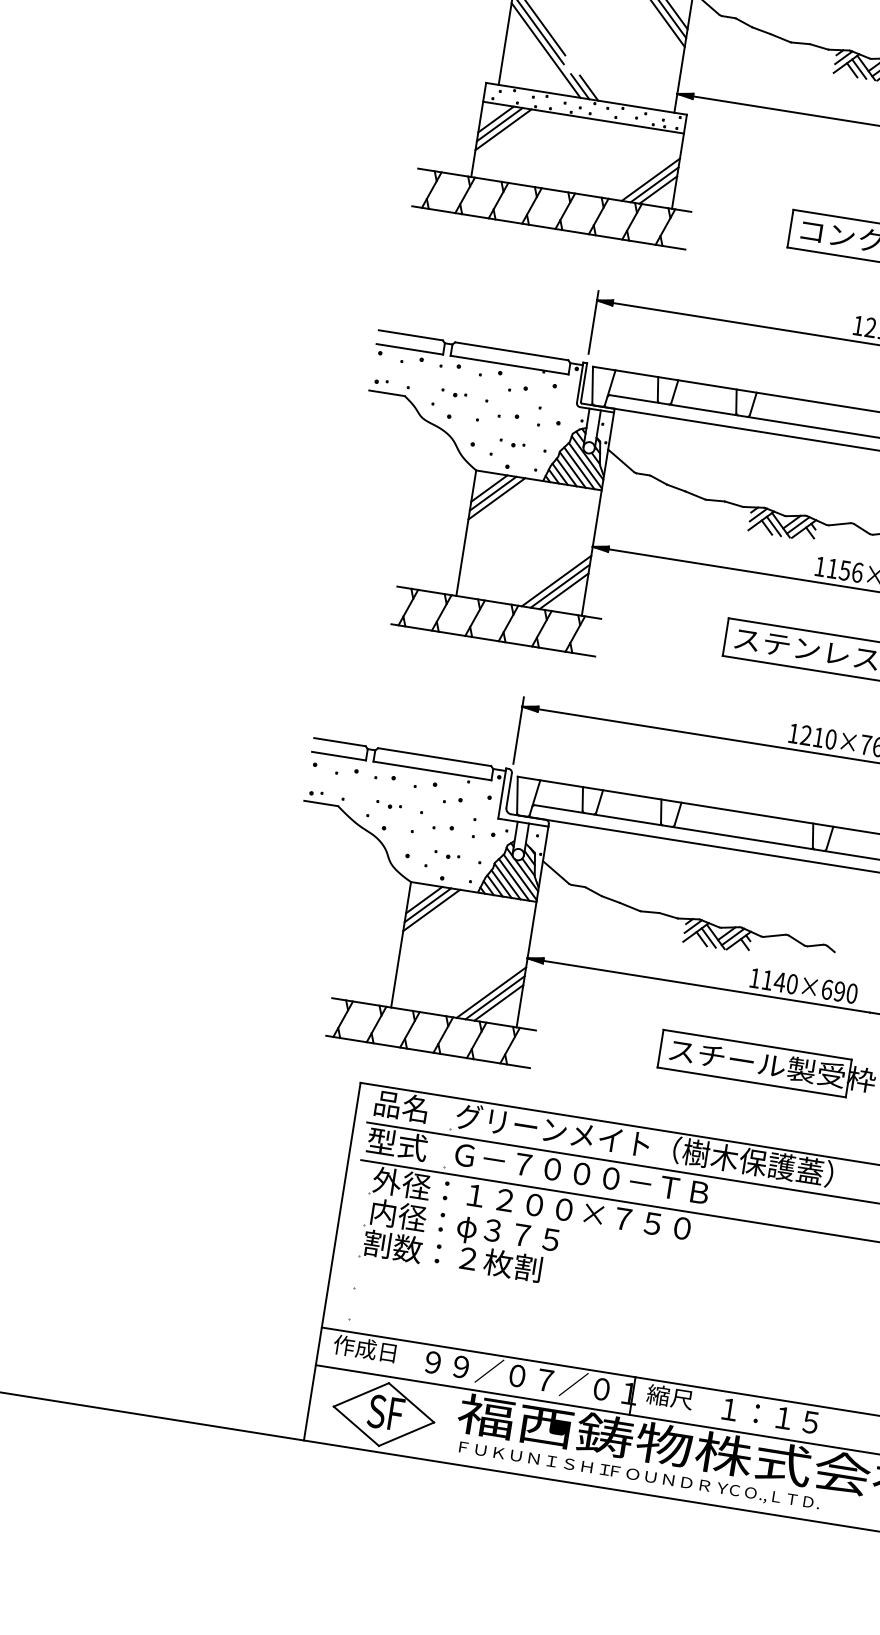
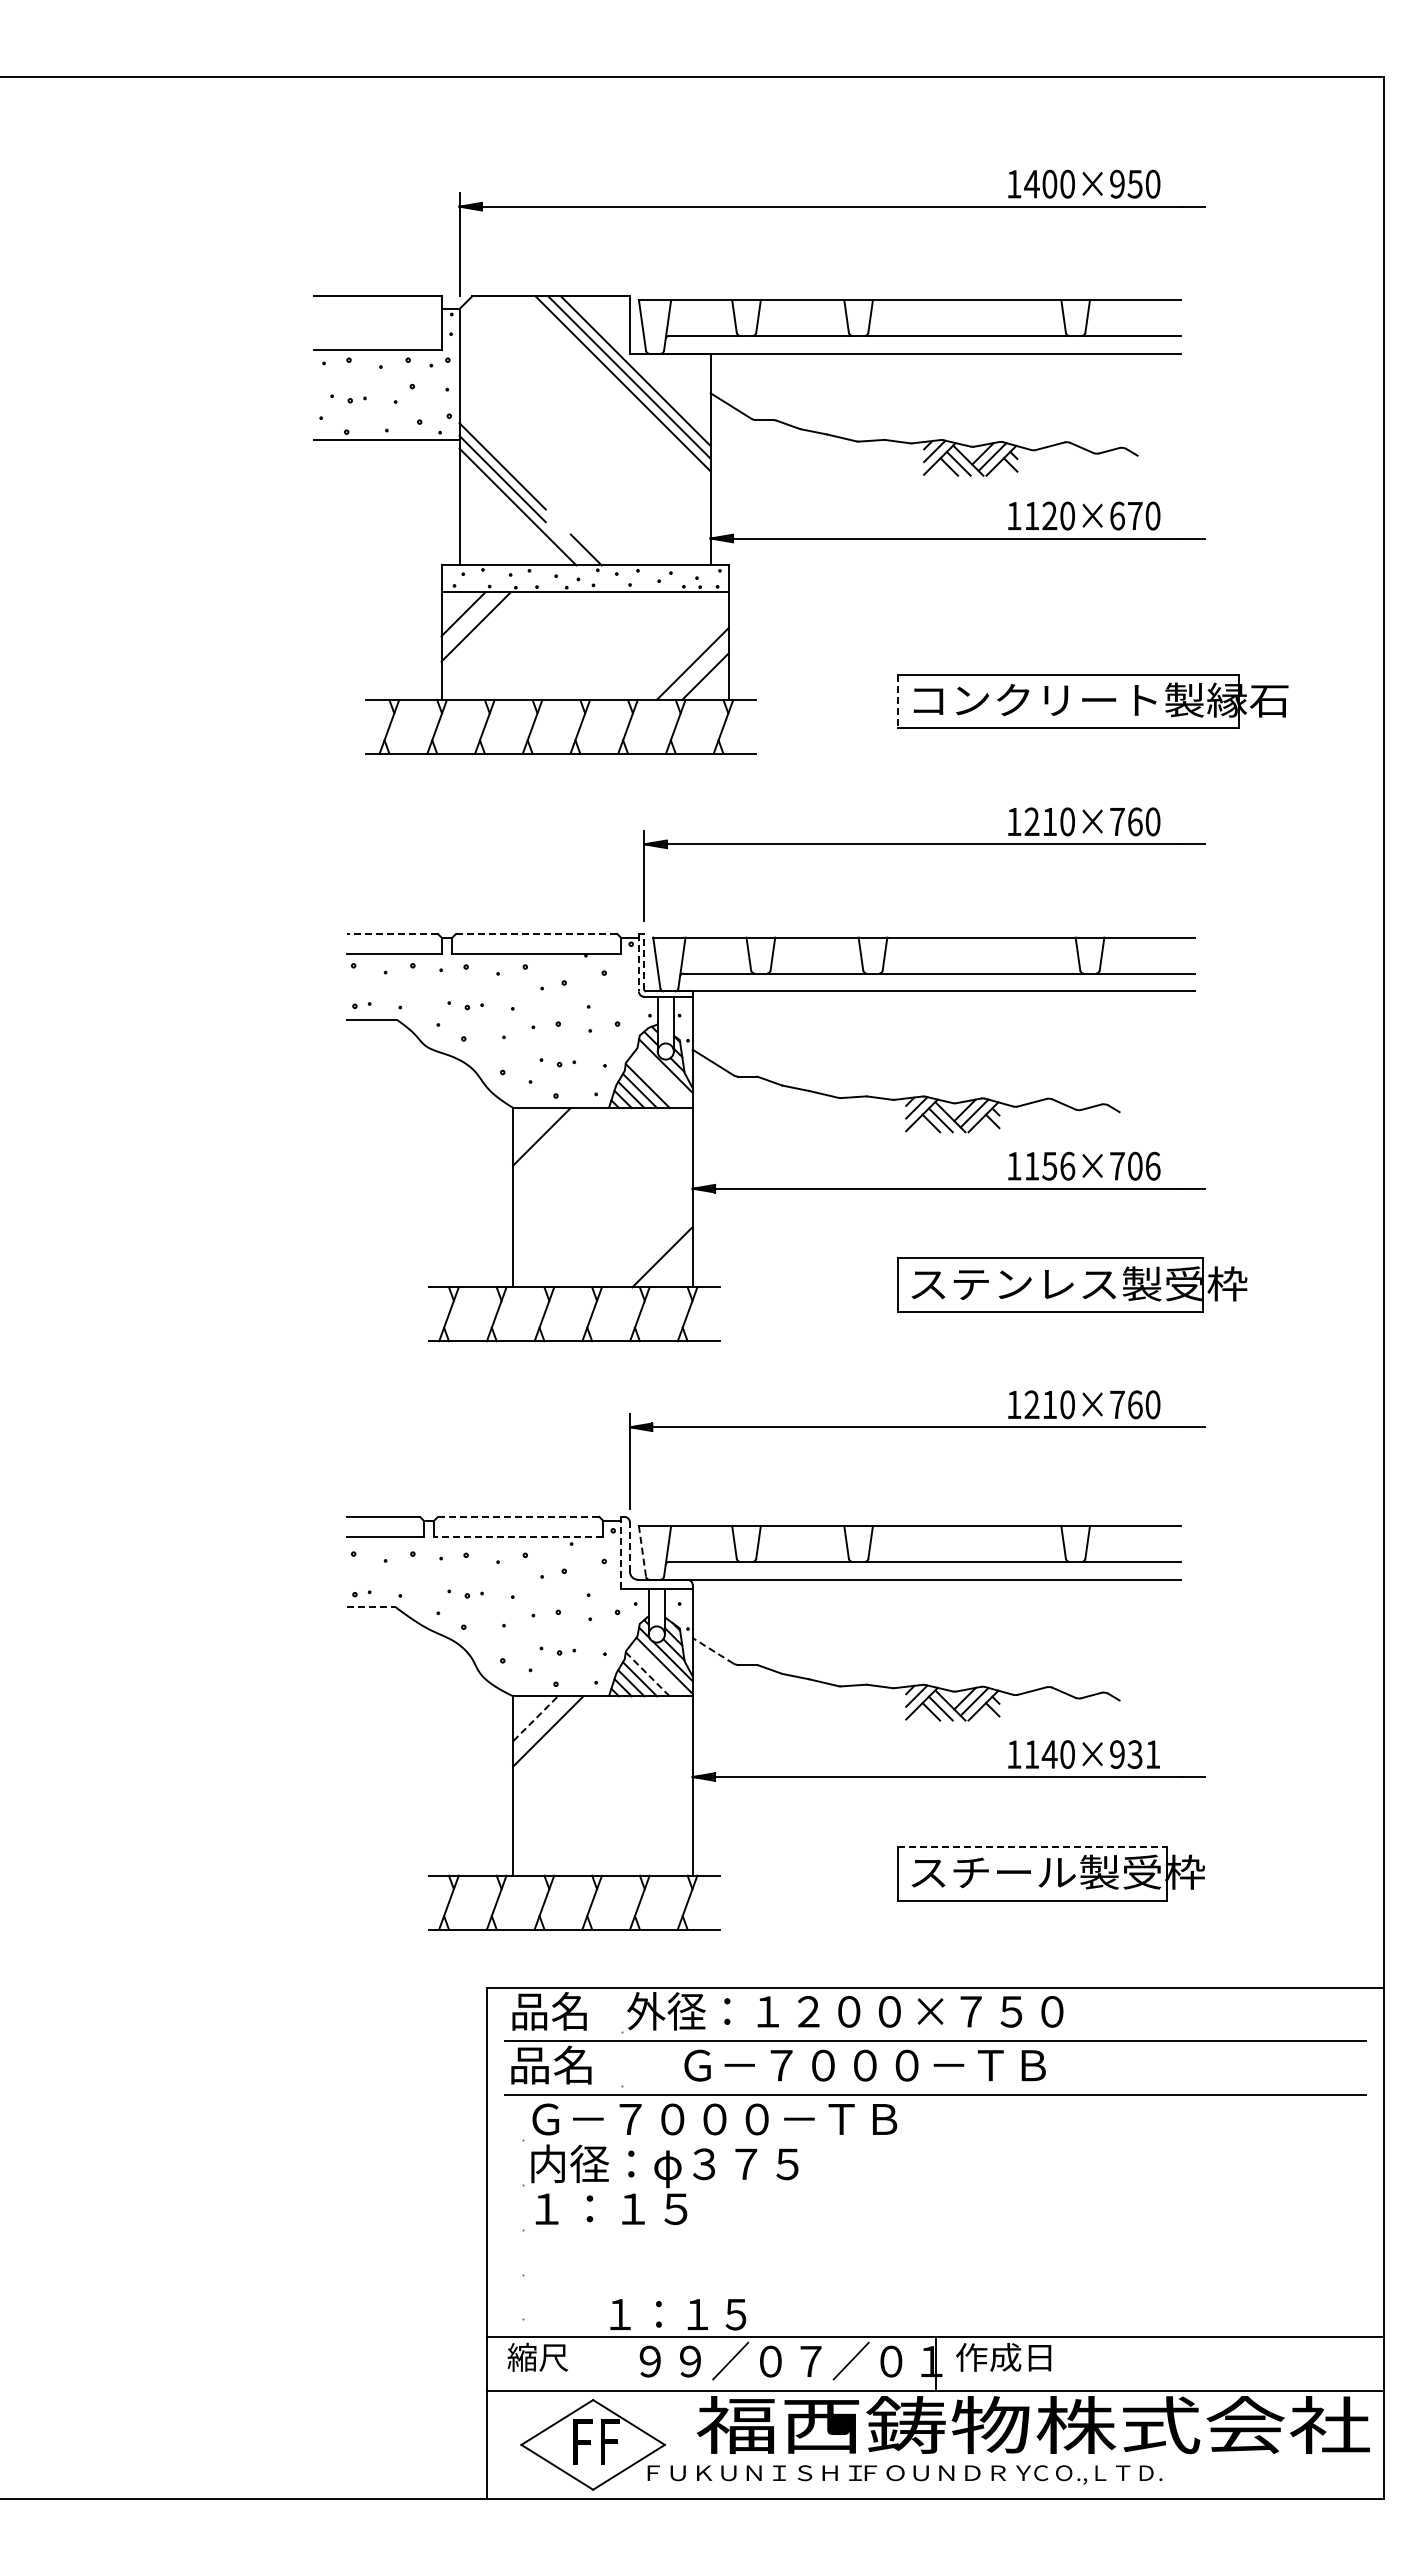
line: (580, 86) -> (573, 549), removed
line: (499, 124) -> (469, 620), removed
line: (654, 184) -> (698, 669), removed
line: (790, 228) -> (898, 701), solid -> dashed
line: (410, 335) -> (392, 934), solid -> dashed
line: (511, 351) -> (536, 934), solid -> dashed
line: (579, 382) -> (638, 962), solid -> dashed
line: (584, 382) -> (644, 961), solid -> dashed
line: (585, 465) -> (664, 1077), removed
line: (579, 468) -> (656, 1082), removed
line: (489, 488) -> (535, 1130), removed
line: (496, 499) -> (548, 1143), removed
line: (556, 581) -> (649, 1244), removed
line: (559, 585) -> (655, 1250), removed
line: (434, 756) -> (518, 1516), solid -> dashed
line: (432, 770) -> (518, 1536), solid -> dashed
line: (508, 790) -> (629, 1547), solid -> dashed
line: (501, 793) -> (620, 1552), solid -> dashed
line: (517, 795) -> (642, 1551), solid -> dashed
line: (321, 803) -> (371, 1606), solid -> dashed
line: (555, 872) -> (712, 1650), solid -> dashed
line: (514, 879) -> (656, 1670), removed
line: (508, 881) -> (648, 1674), solid -> dashed
line: (424, 899) -> (535, 1718), solid -> dashed
line: (427, 904) -> (541, 1724), removed
text: (839, 991) -> (1135, 1754), 1140×690 -> 1140×931
line: (491, 992) -> (649, 1832), removed
line: (494, 997) -> (655, 1838), removed
line: (498, 1002) -> (662, 1845), removed
line: (757, 1044) -> (1032, 1846), solid -> dashed
text: (396, 1143) -> (551, 2064), 型式 -> 品名
text: (644, 1144) -> (896, 2011), グリーンメイト（樹木保護蓋） -> 外径：１２００×７５０
text: (581, 1173) -> (864, 2065), moved
text: (531, 1203) -> (752, 2118), 外径：１２００×７５０ -> Ｇ－７０００－ＴＢ
text: (452, 1255) -> (653, 2208), 割数：２枚割 -> １：１５
text: (364, 1348) -> (551, 2356), 作成日 -> 縮尺
text: (680, 1398) -> (1003, 2356), 縮尺 -> 作成日
text: (376, 1411) -> (582, 2442), S -> F
text: (770, 1415) -> (678, 2314), moved
text: (639, 1476) -> (904, 2474), moved

